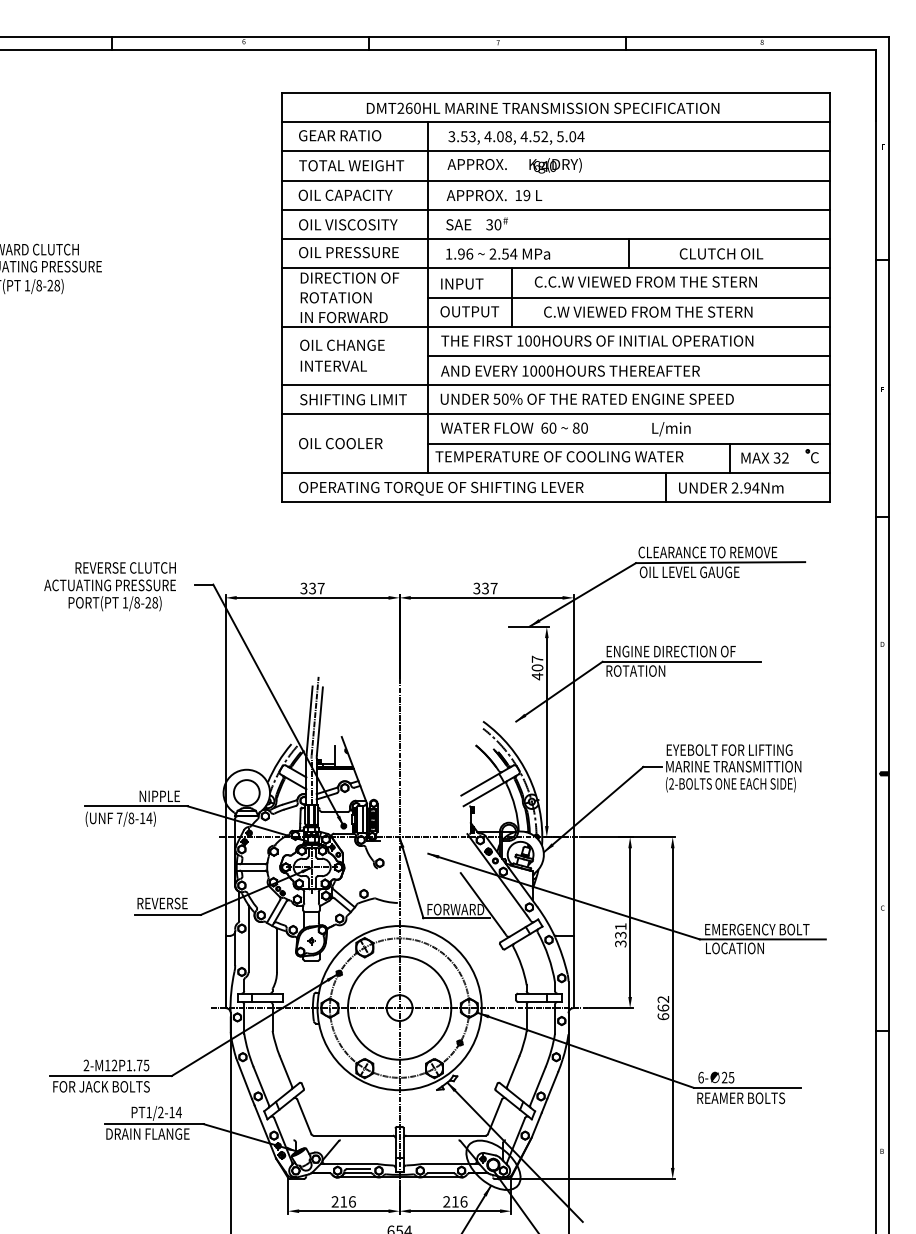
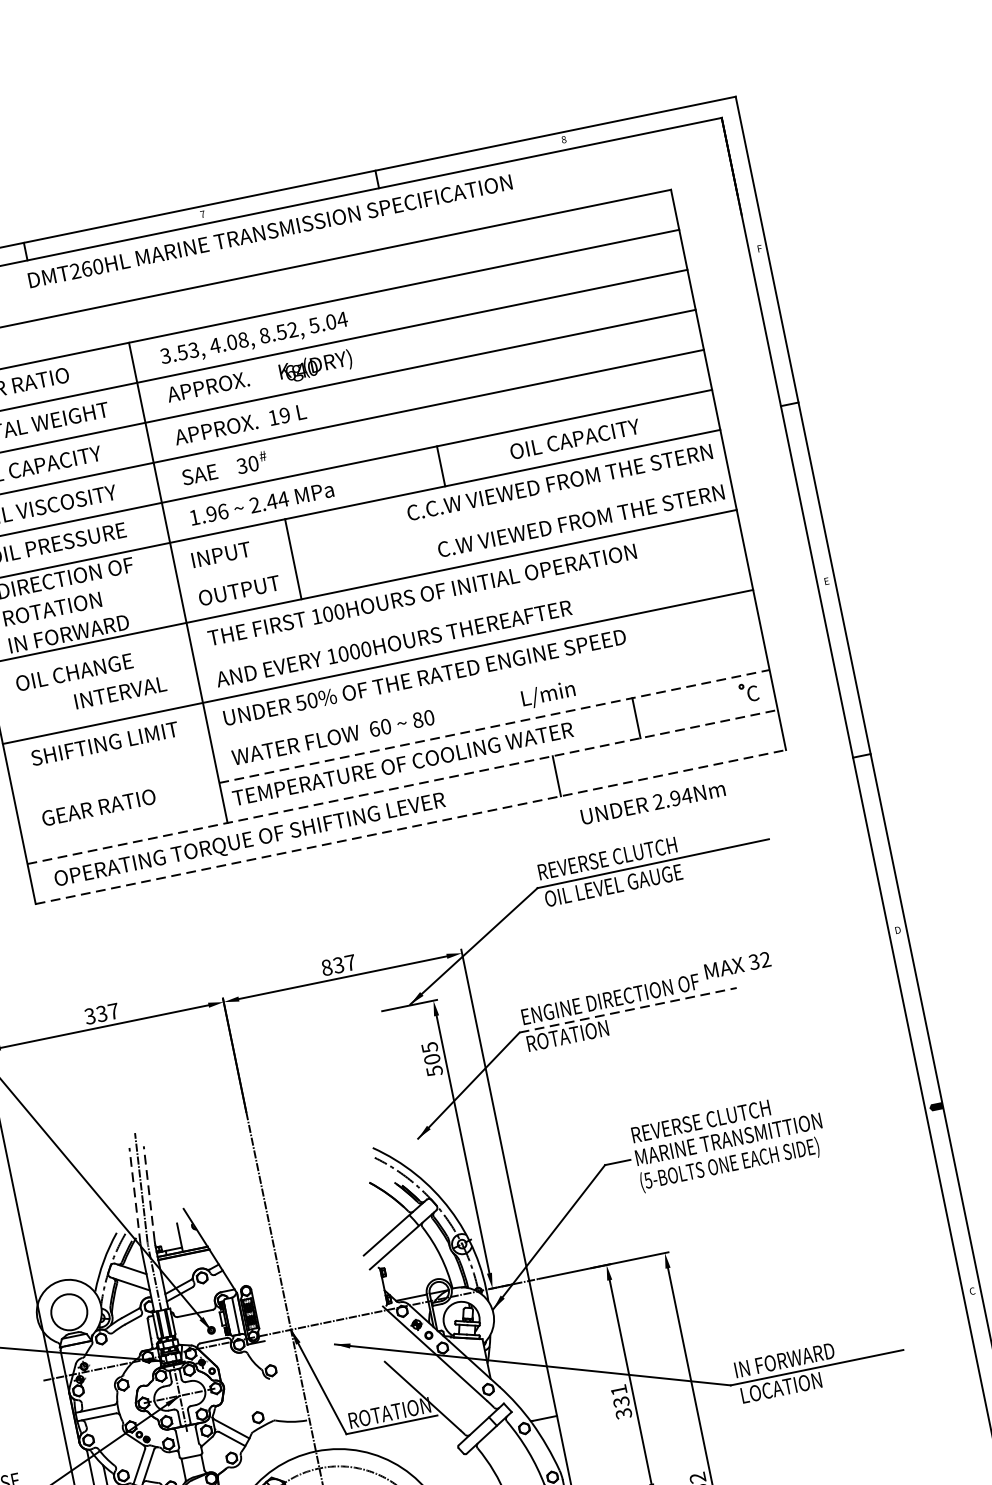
text: (543, 107) -> (270, 230), moved
text: (523, 136) -> (263, 335), 4.52, -> 8.52,
text: (505, 253) -> (271, 500), 2.54 -> 2.44
text: (727, 253) -> (575, 438), CLUTCH OIL -> OIL CAPACITY
text: (645, 281) -> (559, 481), moved
line: (628, 297) -> (452, 526), removed
text: (648, 311) -> (581, 520), moved
line: (628, 355) -> (468, 605), removed
text: (333, 365) -> (119, 691), moved
line: (555, 414) -> (385, 707), removed
text: (341, 443) -> (100, 807), OIL COOLER -> GEAR RATIO
line: (629, 443) -> (495, 726), solid -> dashed
text: (764, 457) -> (736, 964), moved
line: (555, 472) -> (401, 786), solid -> dashed
text: (731, 487) -> (653, 802), moved
line: (555, 502) -> (410, 827), solid -> dashed
text: (707, 552) -> (632, 853), CLEARANCE TO REMOVE -> REVERSE CLUTCH
text: (476, 588) -> (326, 967), 337 -> 837
line: (682, 661) -> (628, 1009), solid -> dashed
text: (537, 667) -> (432, 1058), 407 -> 505
line: (309, 720) -> (134, 1195), solid -> dashed
line: (319, 720) -> (148, 1192), solid -> dashed
text: (730, 749) -> (719, 1116), EYEBOLT FOR LIFTING -> REVERSE CLUTCH
text: (671, 783) -> (648, 1179), (2-BOLTS -> (5-BOLTS
text: (457, 909) -> (390, 1412), FORWARD -> ROTATION
text: (757, 929) -> (806, 1355), EMERGENCY BOLT -> IN FORWARD

